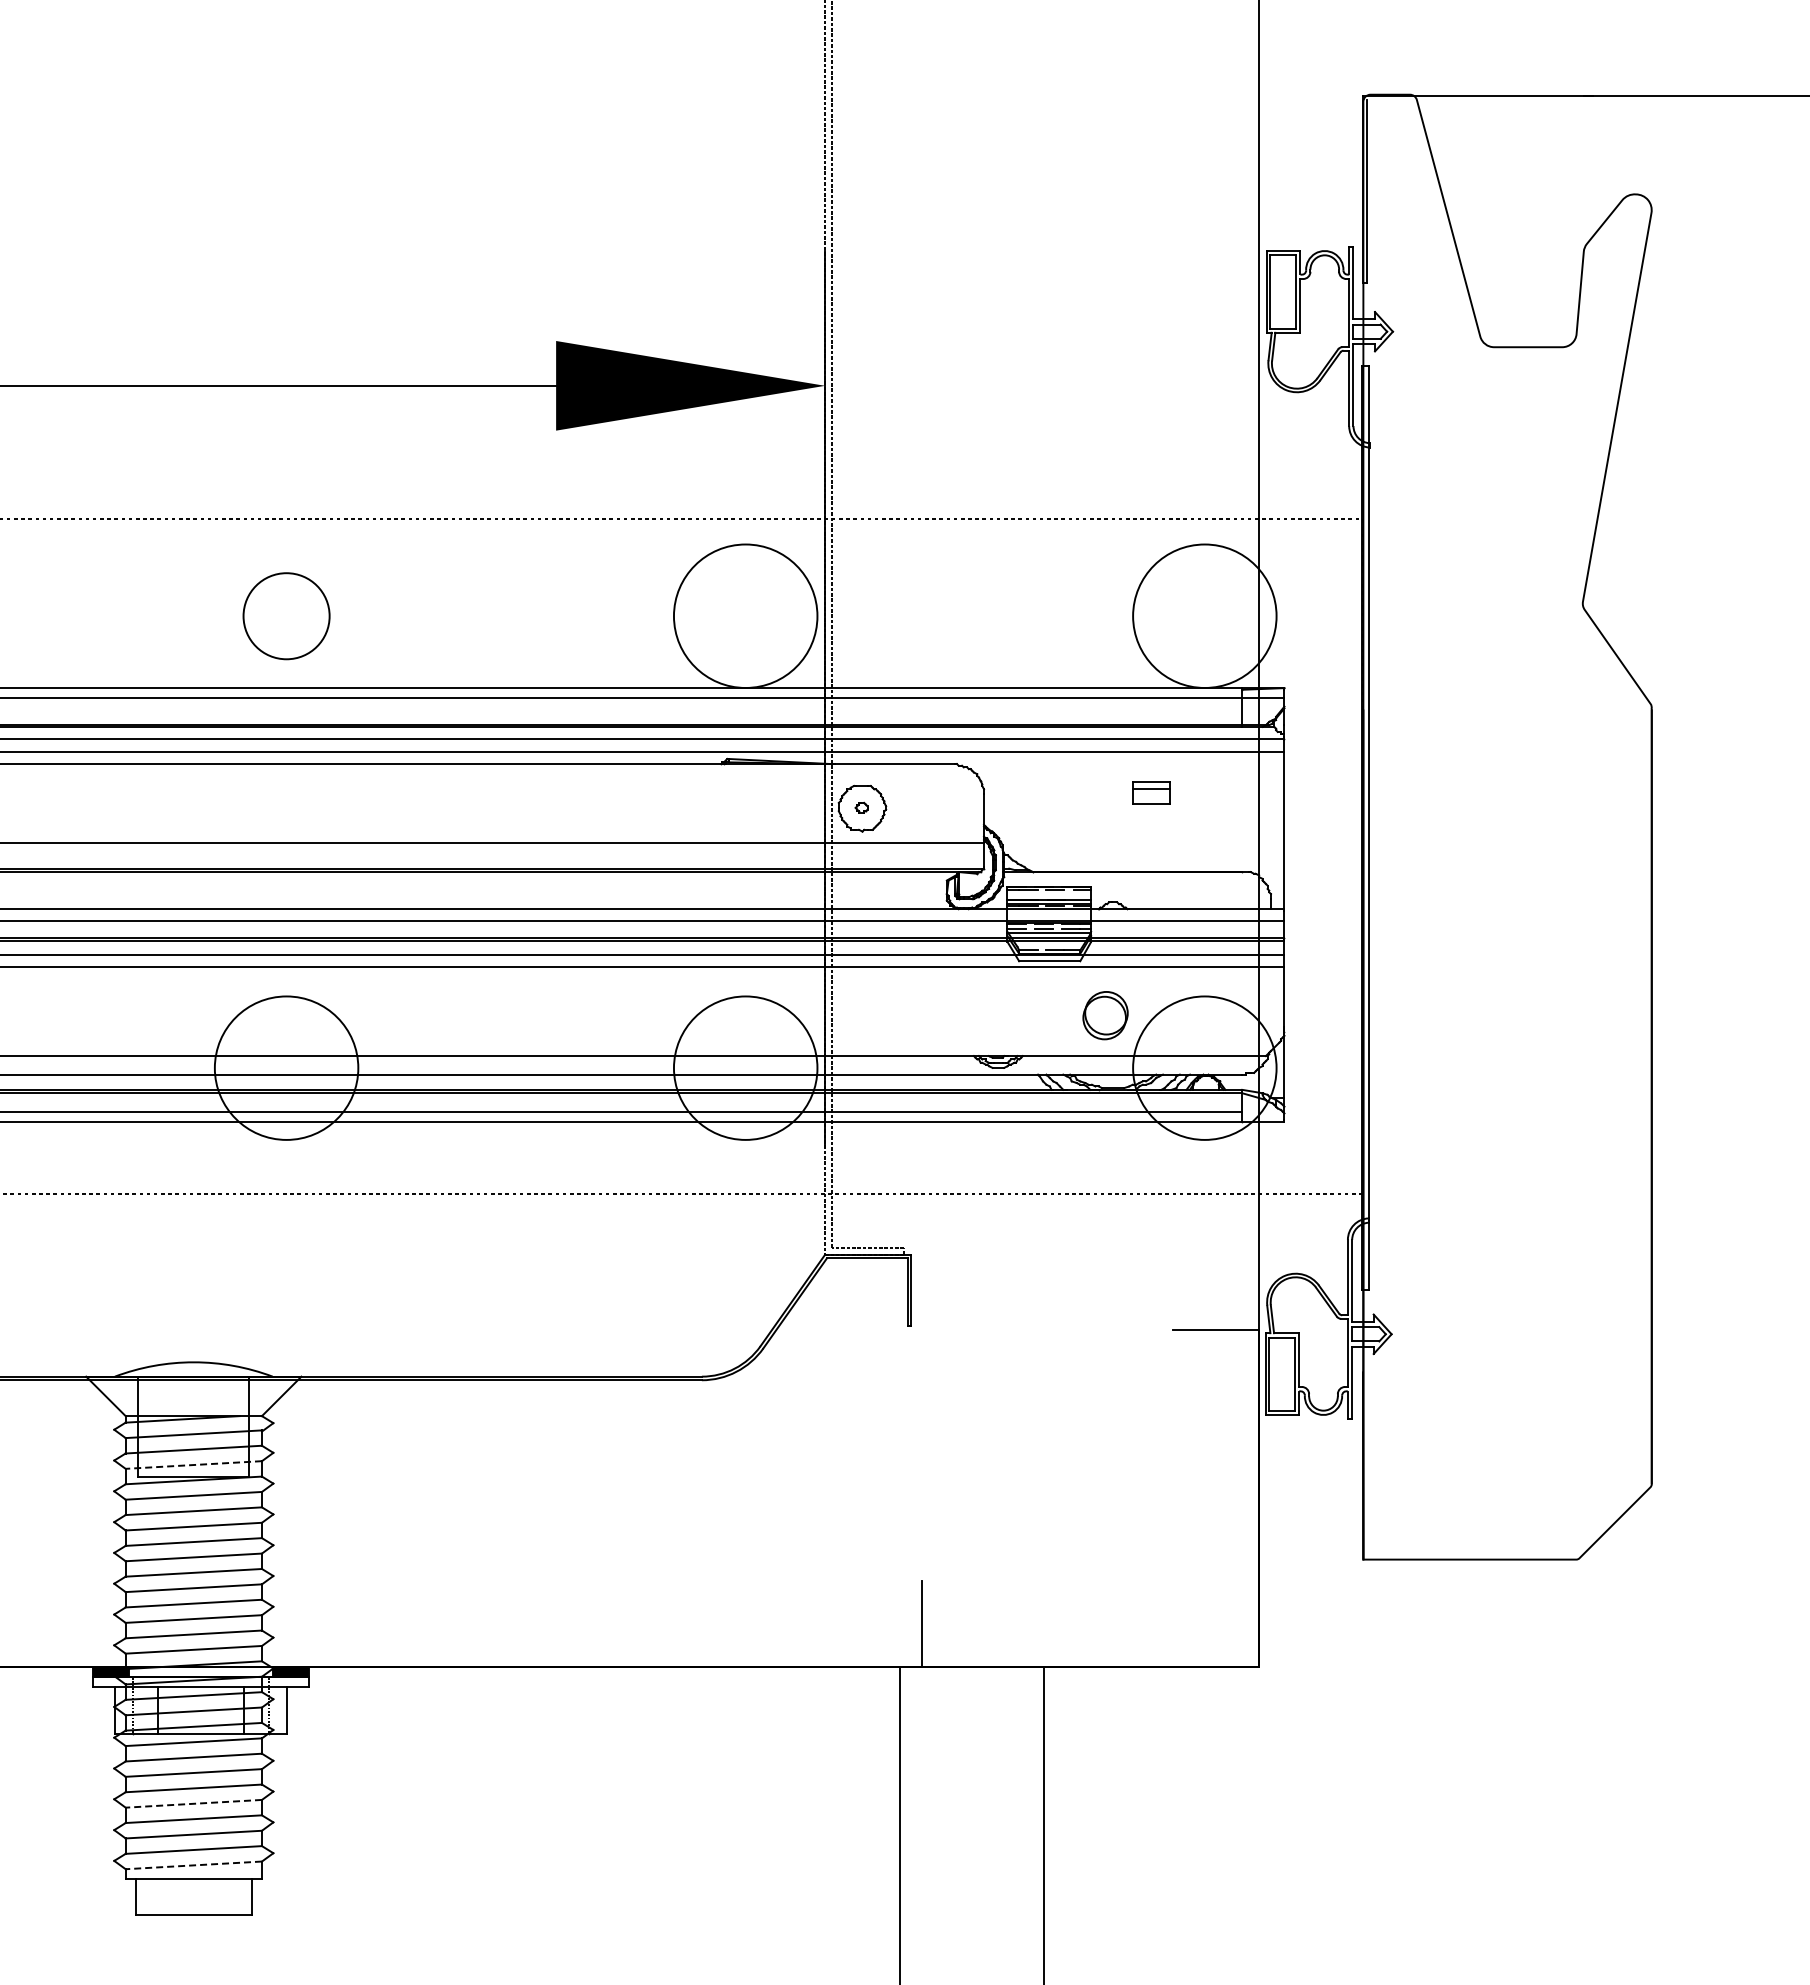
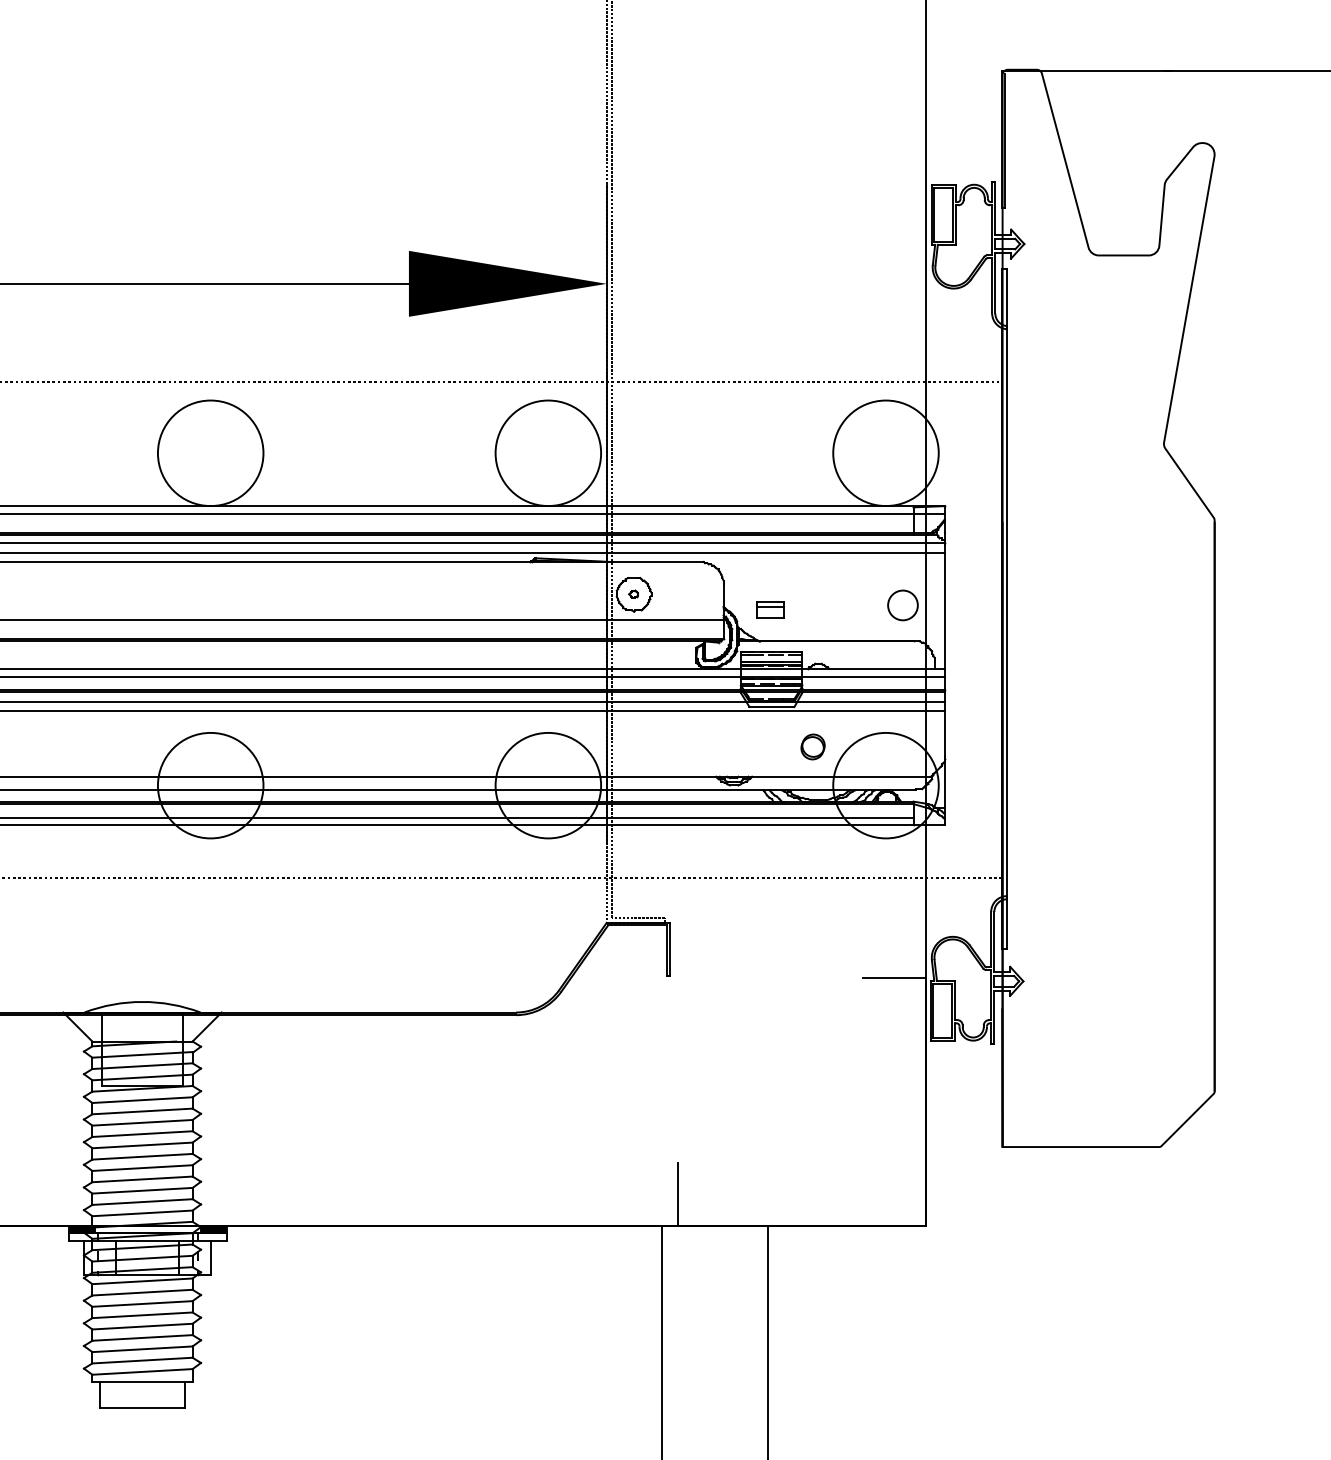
circle: (286, 615) -> (210, 452), size x1.67
part: (1151, 792) -> (771, 609), moved
circle: (1227, 823) -> (902, 605), added
part: (1105, 1015) -> (812, 746), size x0.71
line: (193, 1465) -> (142, 1077), dashed -> solid
line: (193, 1803) -> (142, 1326), dashed -> solid
line: (193, 1865) -> (142, 1372), dashed -> solid

